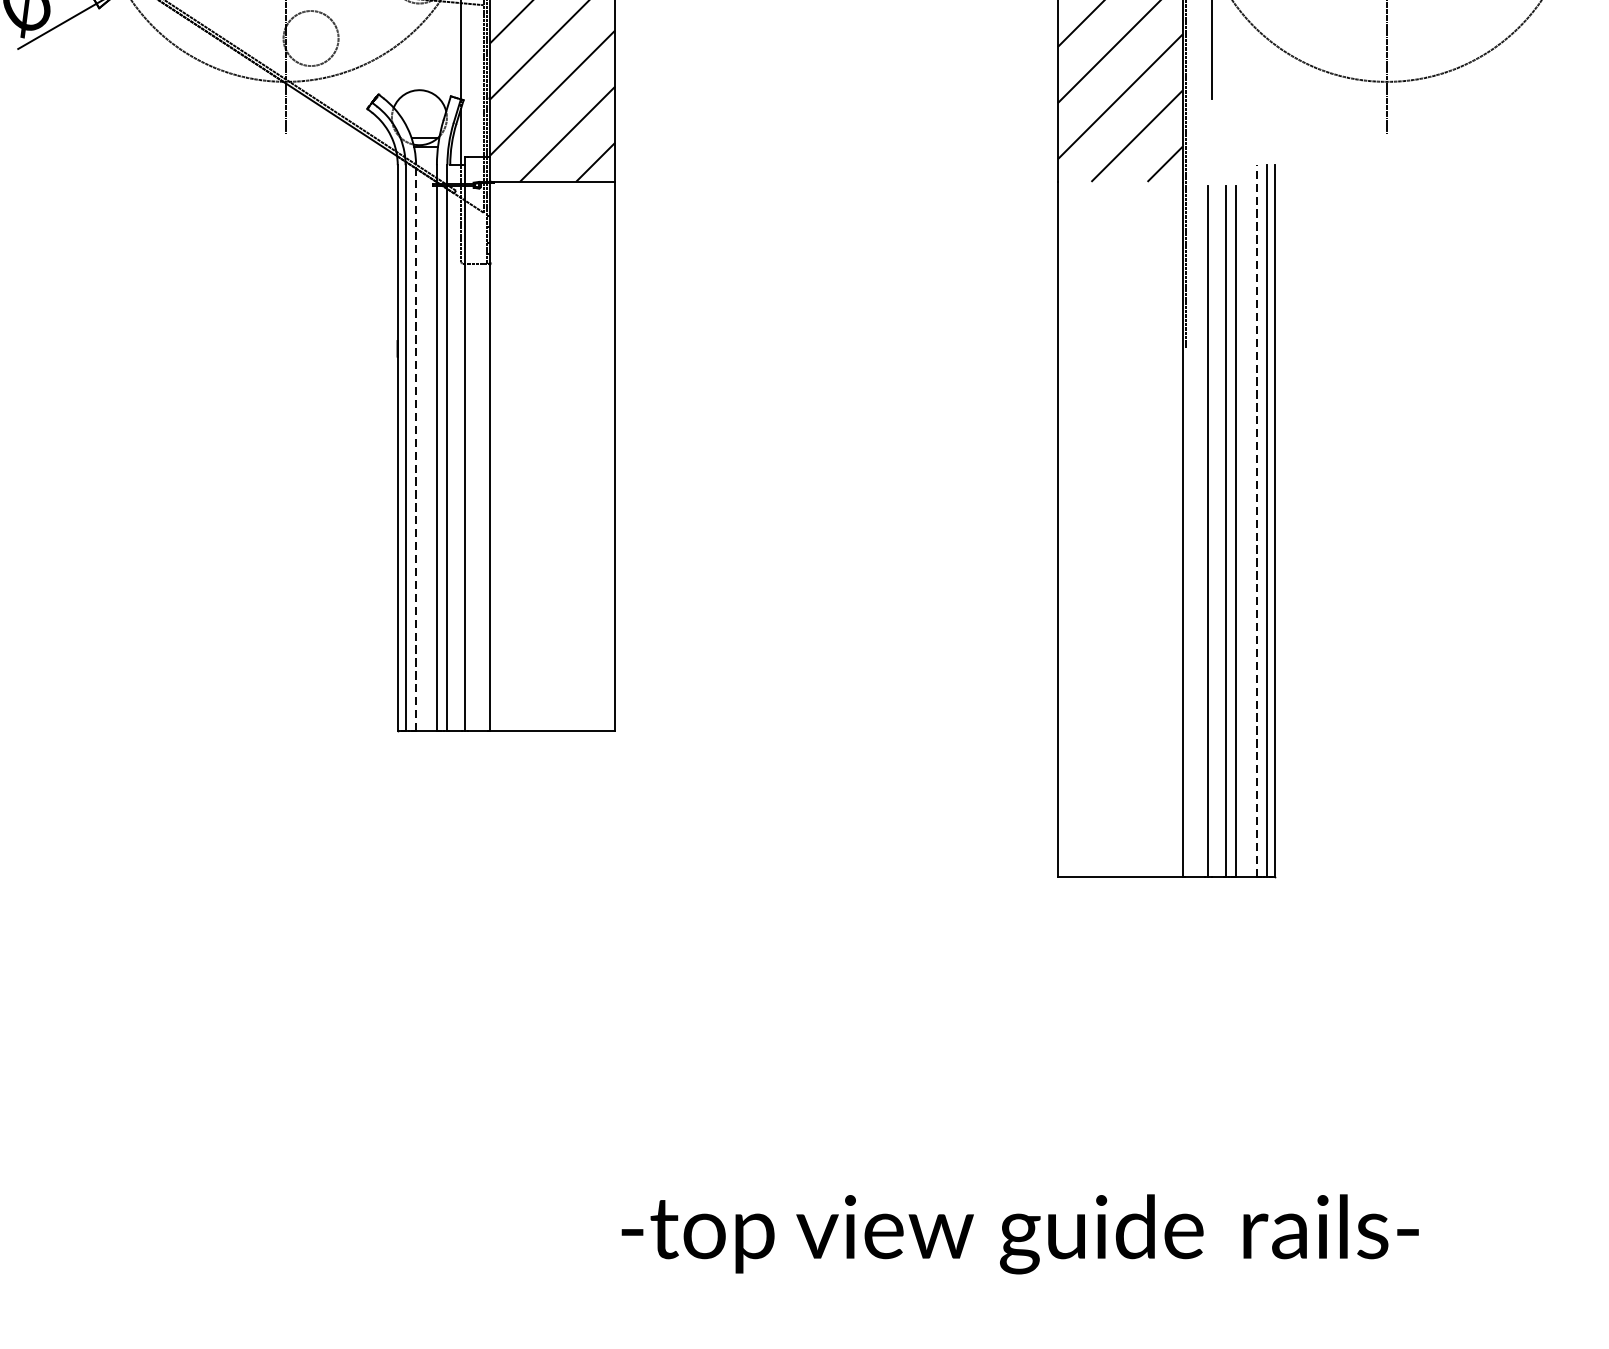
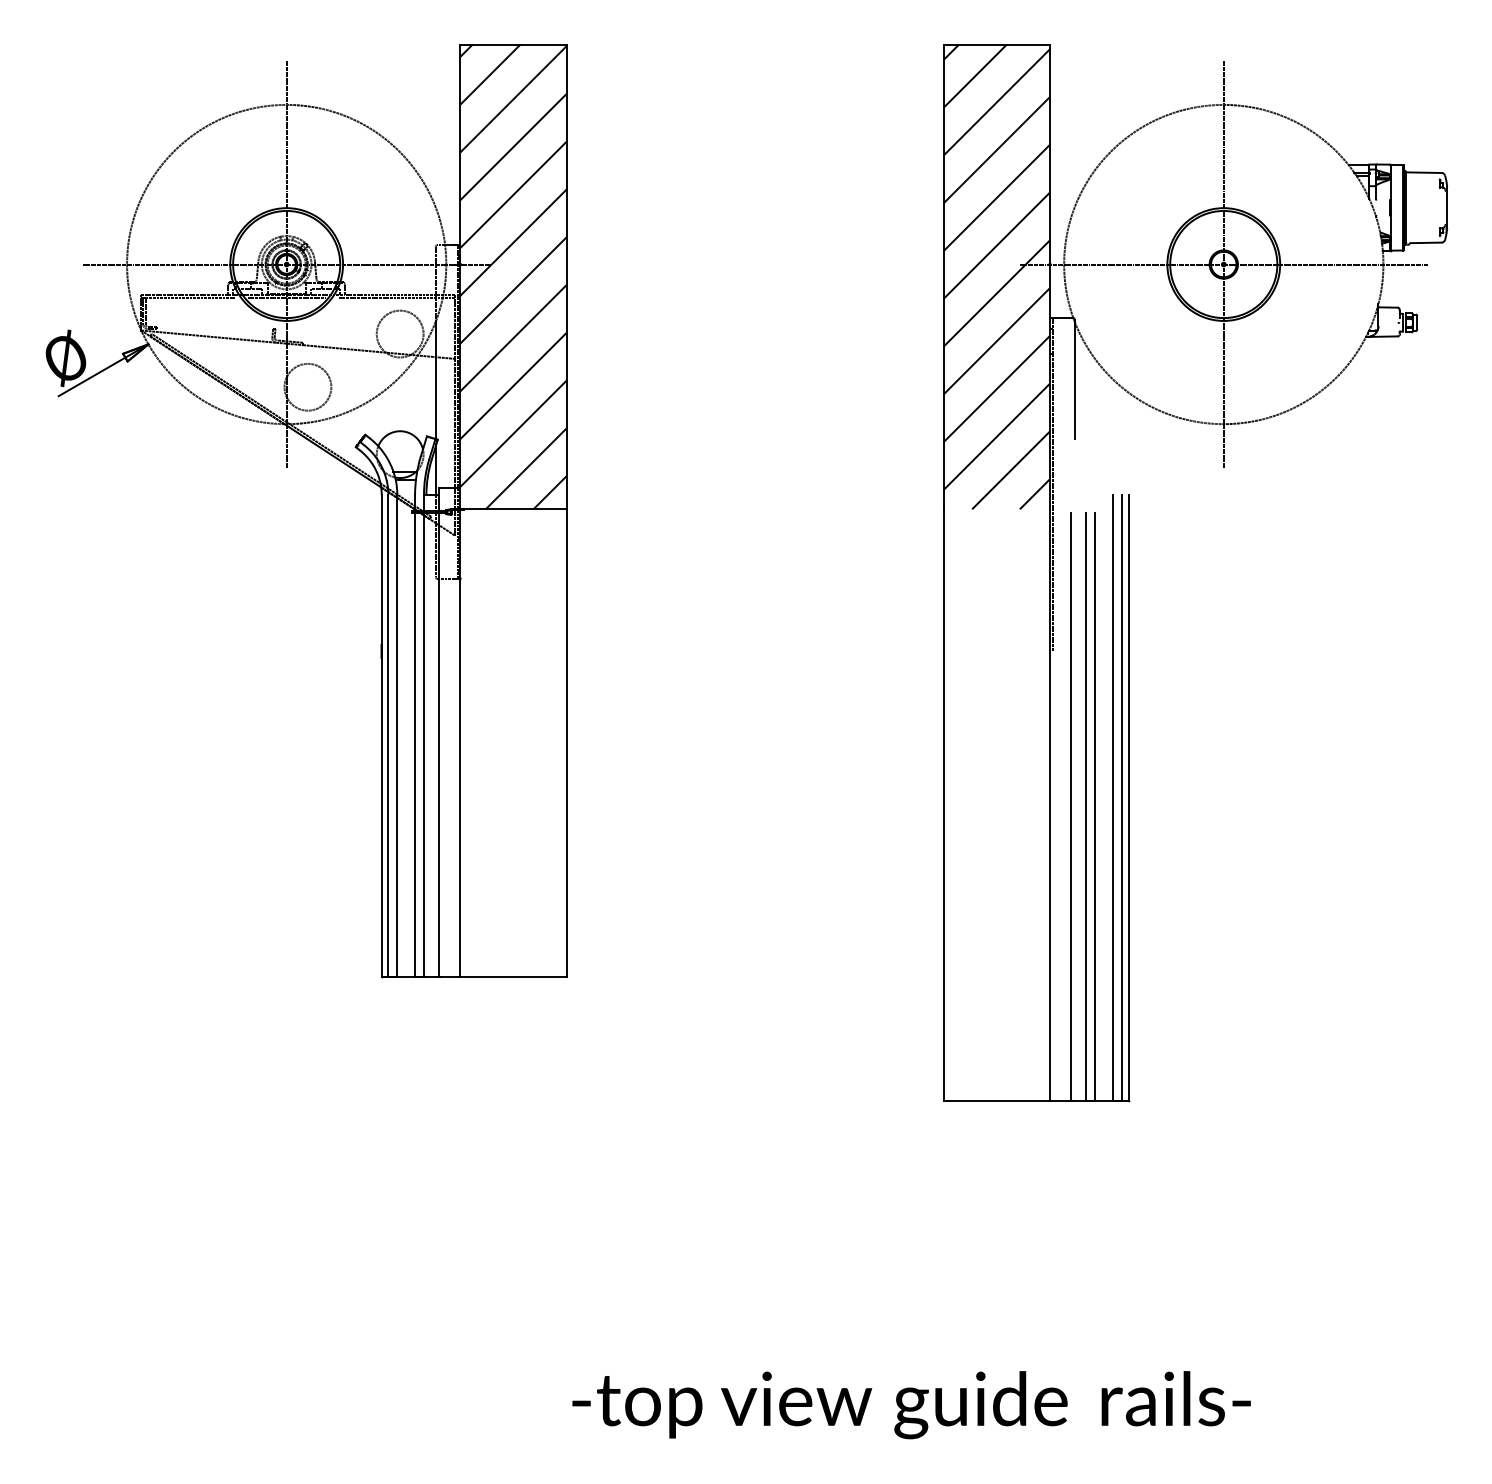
line: (416, 447) -> (397, 735), dashed -> solid
line: (1257, 520) -> (1113, 797), dashed -> solid

